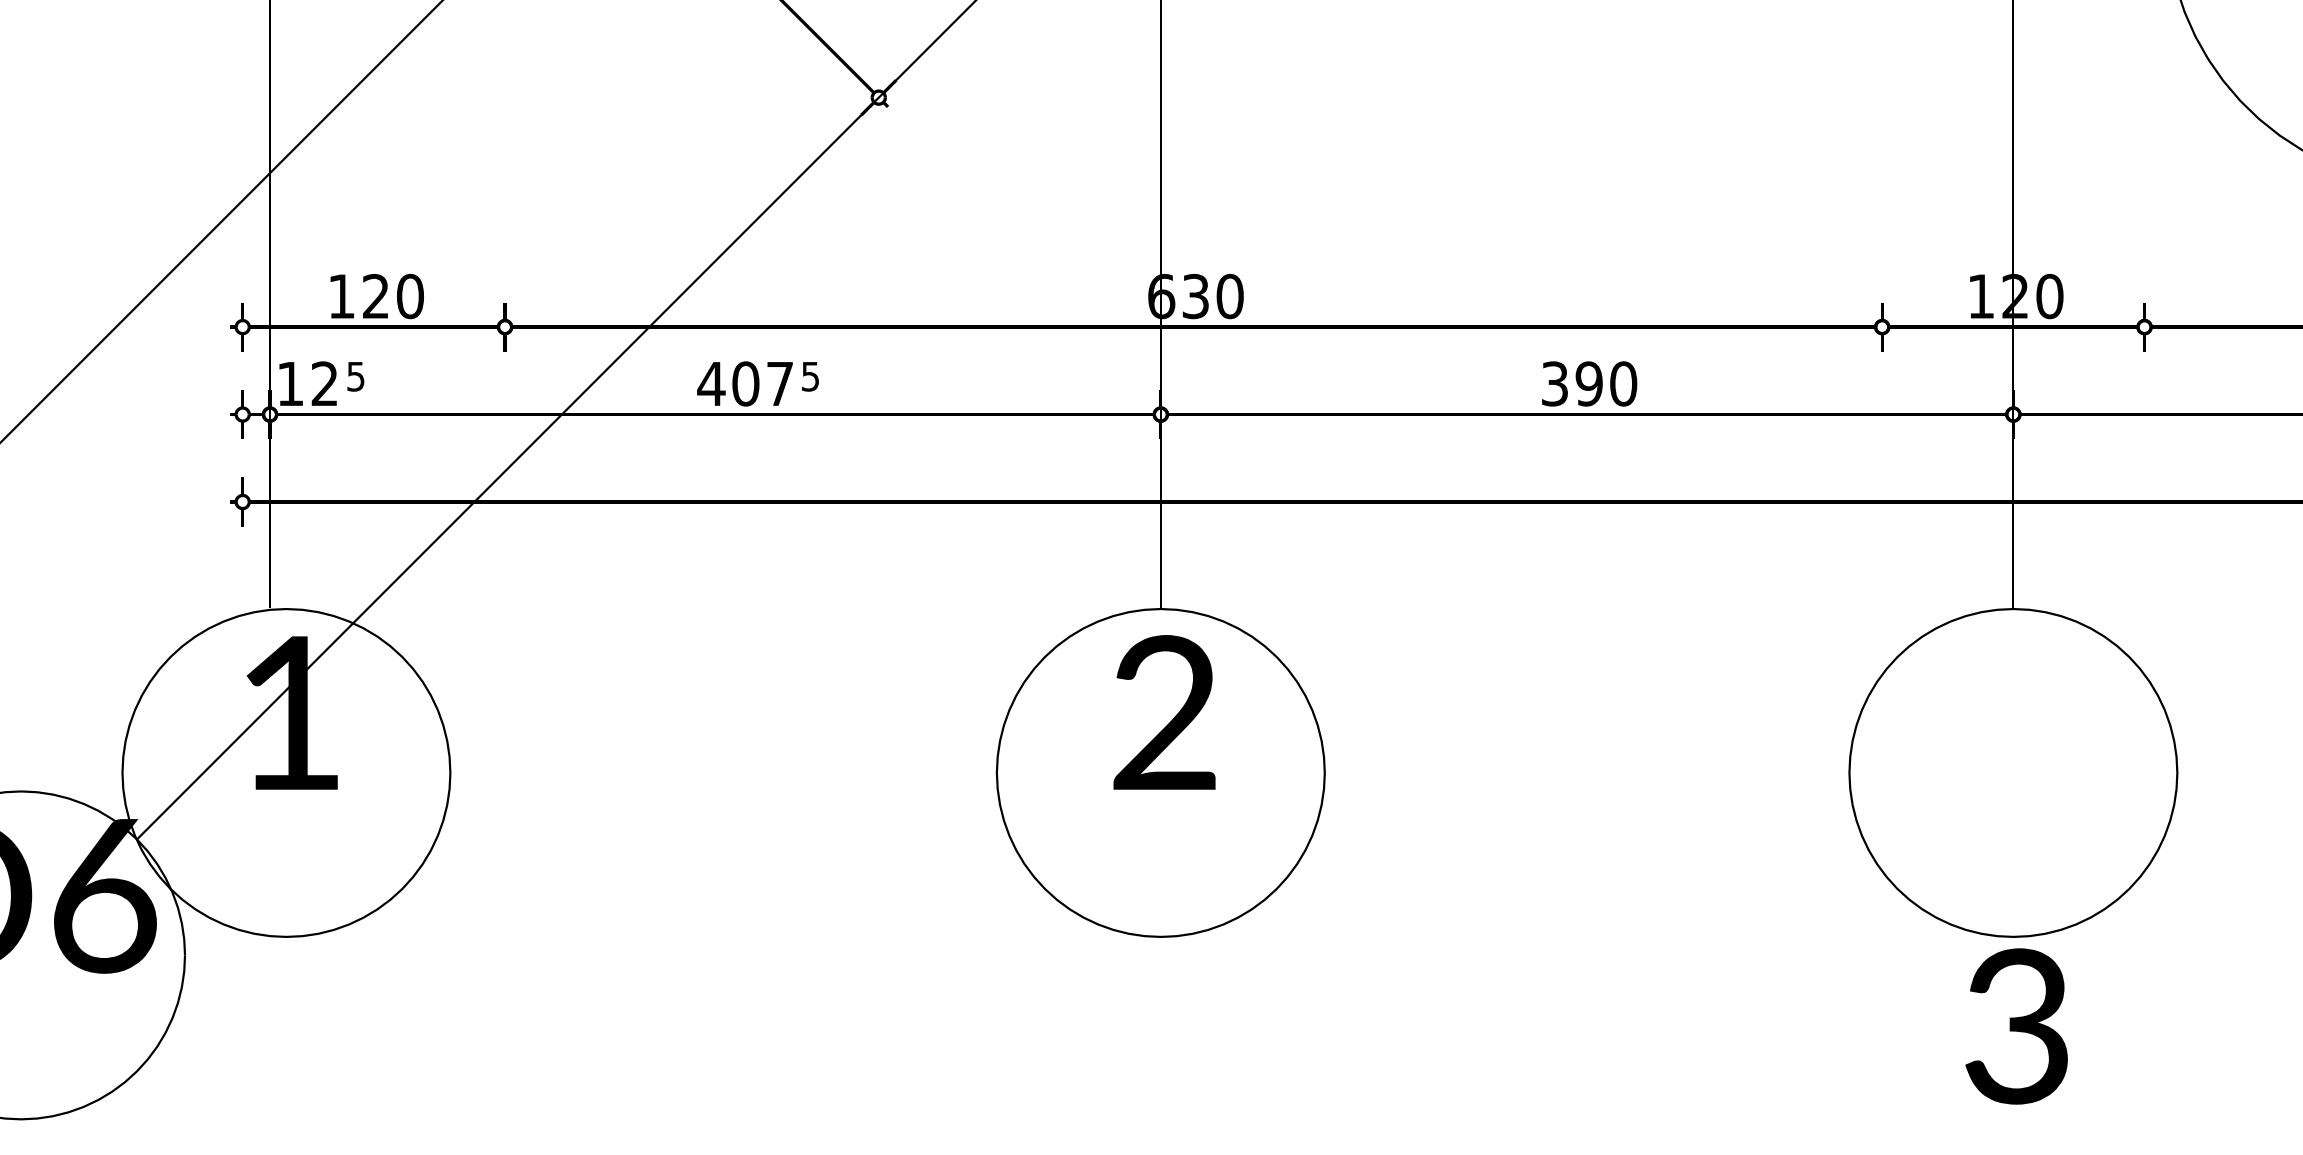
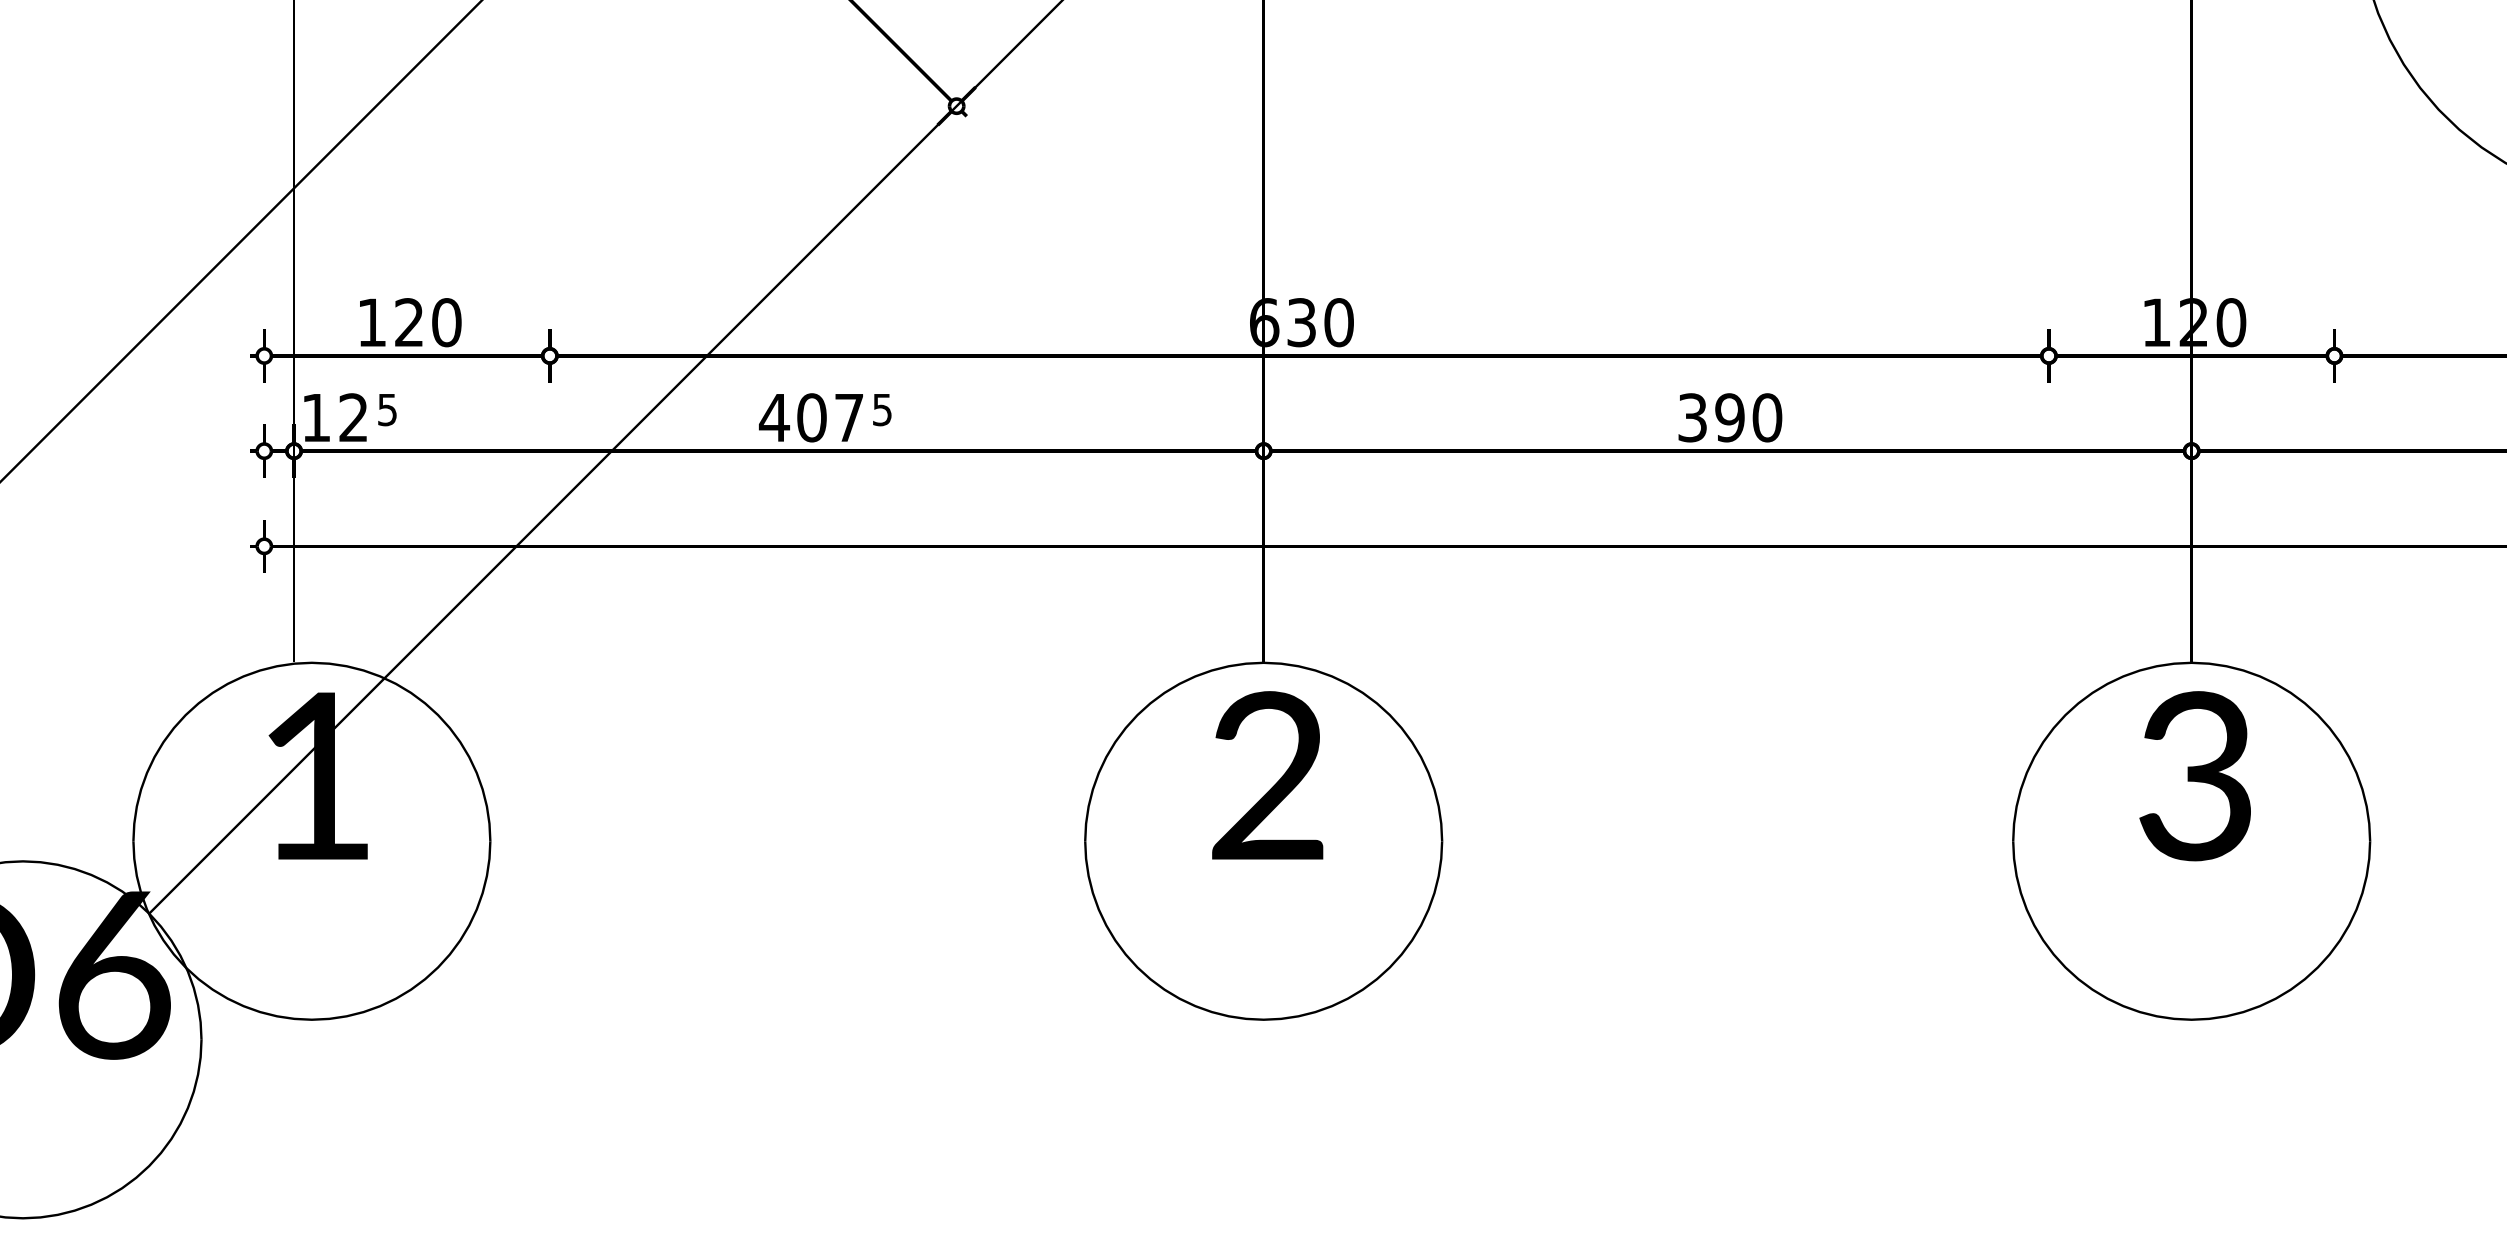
text: (2015, 1026) -> (2194, 776), moved

